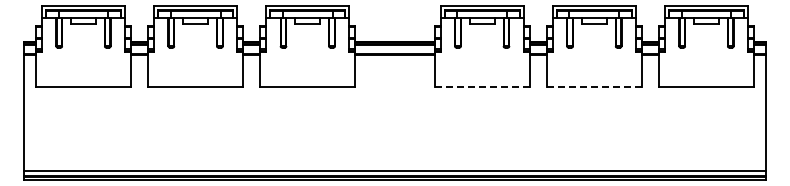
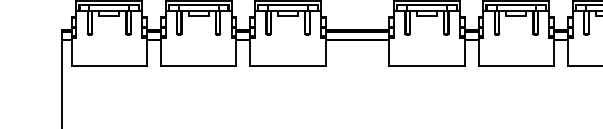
line: (481, 86) -> (426, 65), dashed -> solid
line: (593, 86) -> (515, 65), dashed -> solid

